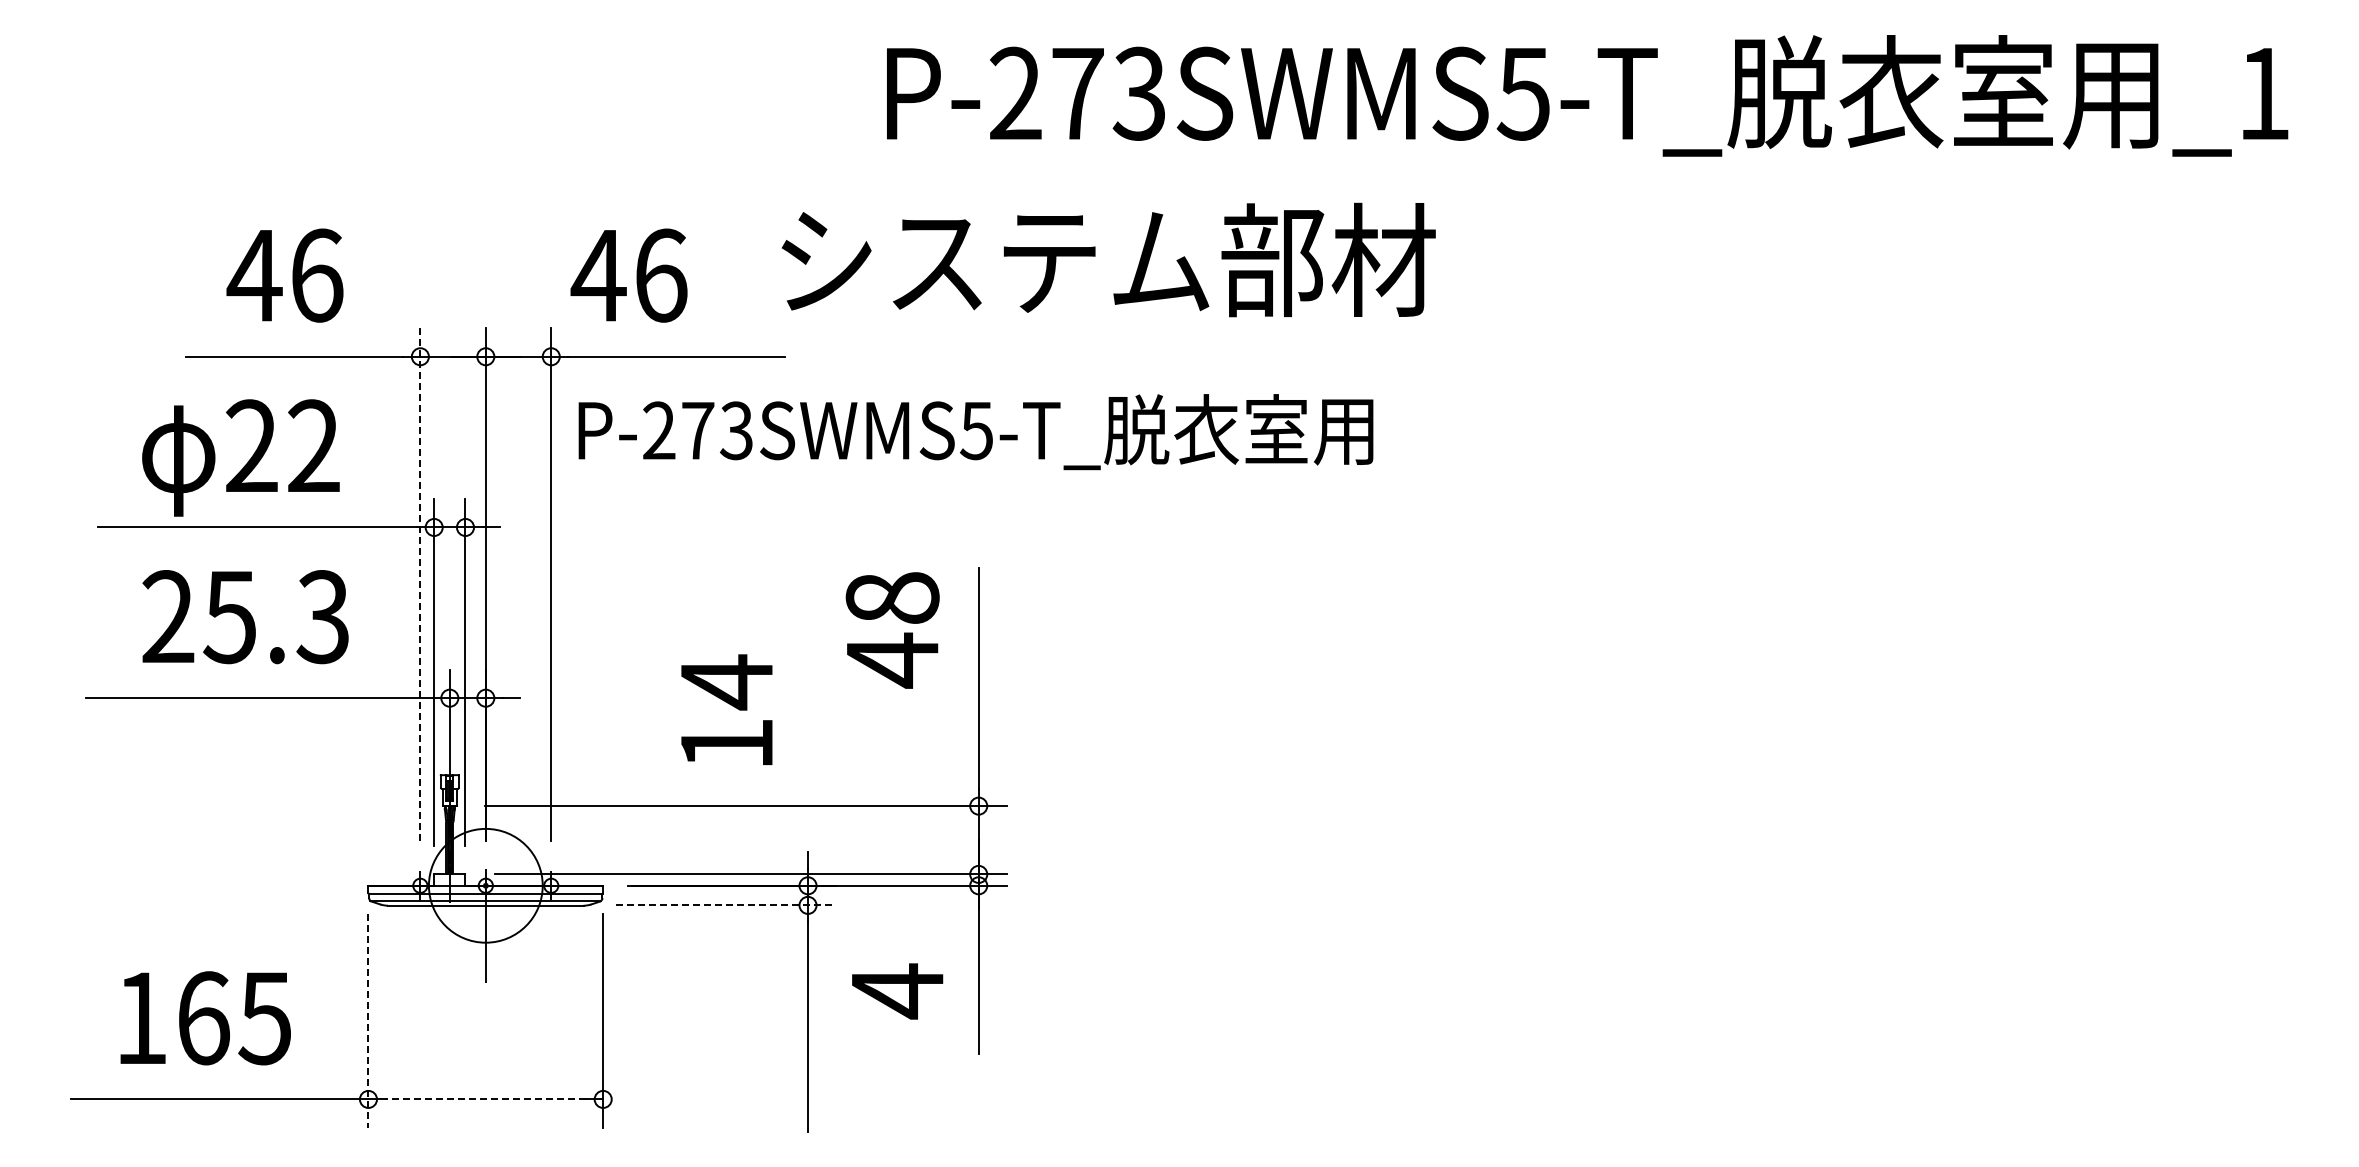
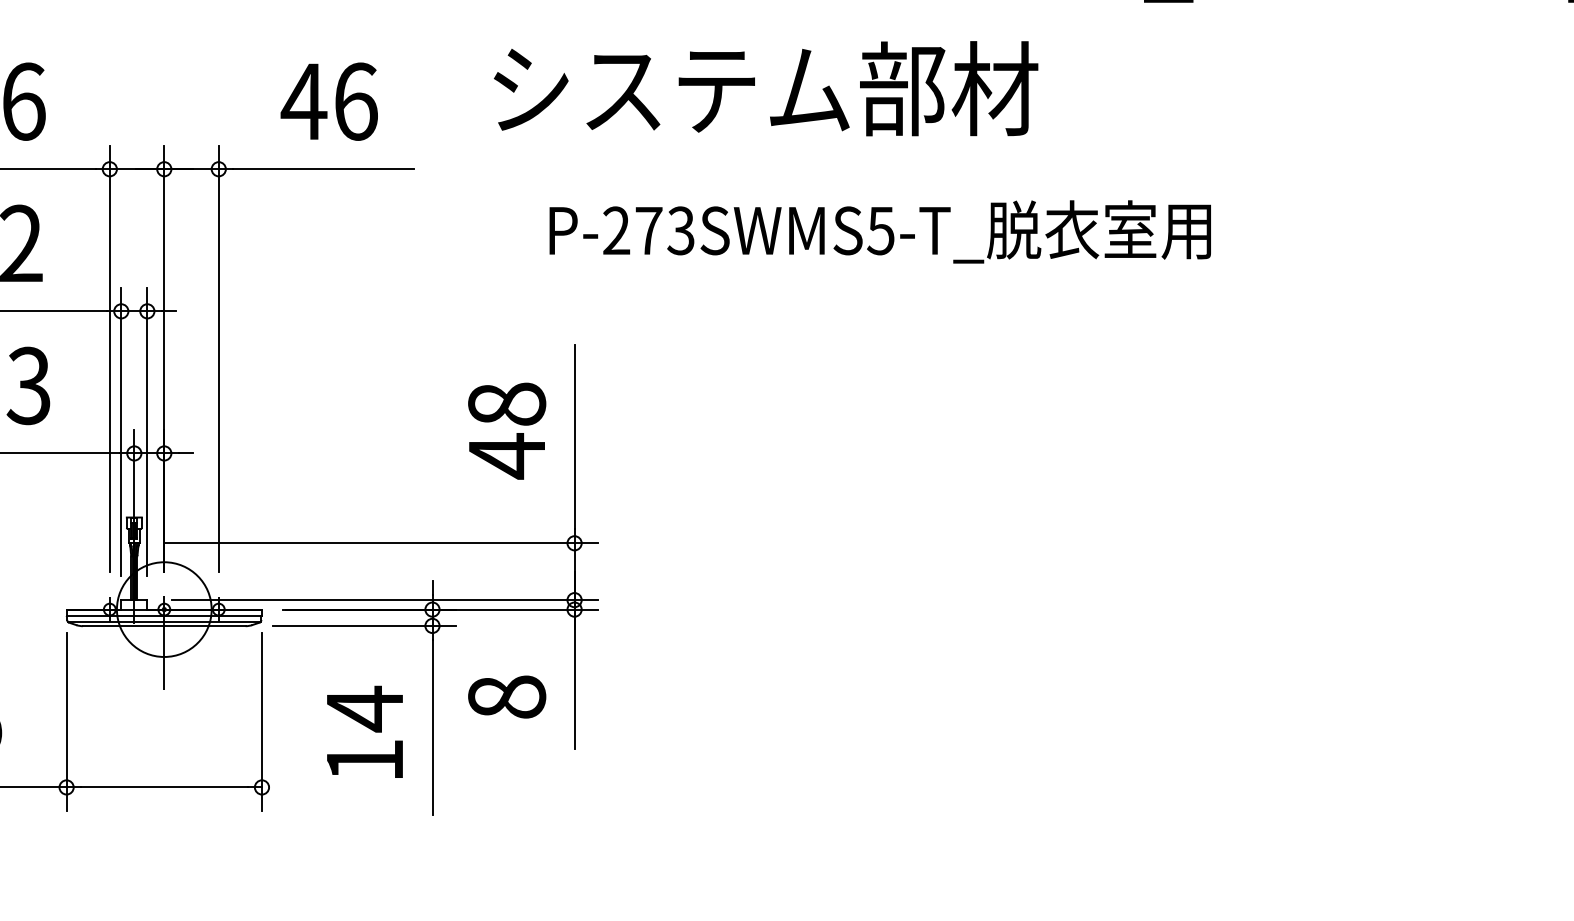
text: (1108, 259) -> (765, 88), moved
text: (628, 275) -> (328, 101), moved
text: (975, 432) -> (879, 232), moved
line: (420, 584) -> (109, 358), dashed -> solid
text: (892, 630) -> (506, 431), moved
text: (726, 709) -> (364, 731), moved
line: (726, 905) -> (364, 626), dashed -> solid
text: (897, 991) -> (506, 697), 4 -> 8
line: (368, 1021) -> (66, 722), dashed -> solid
line: (485, 1099) -> (164, 787), dashed -> solid

